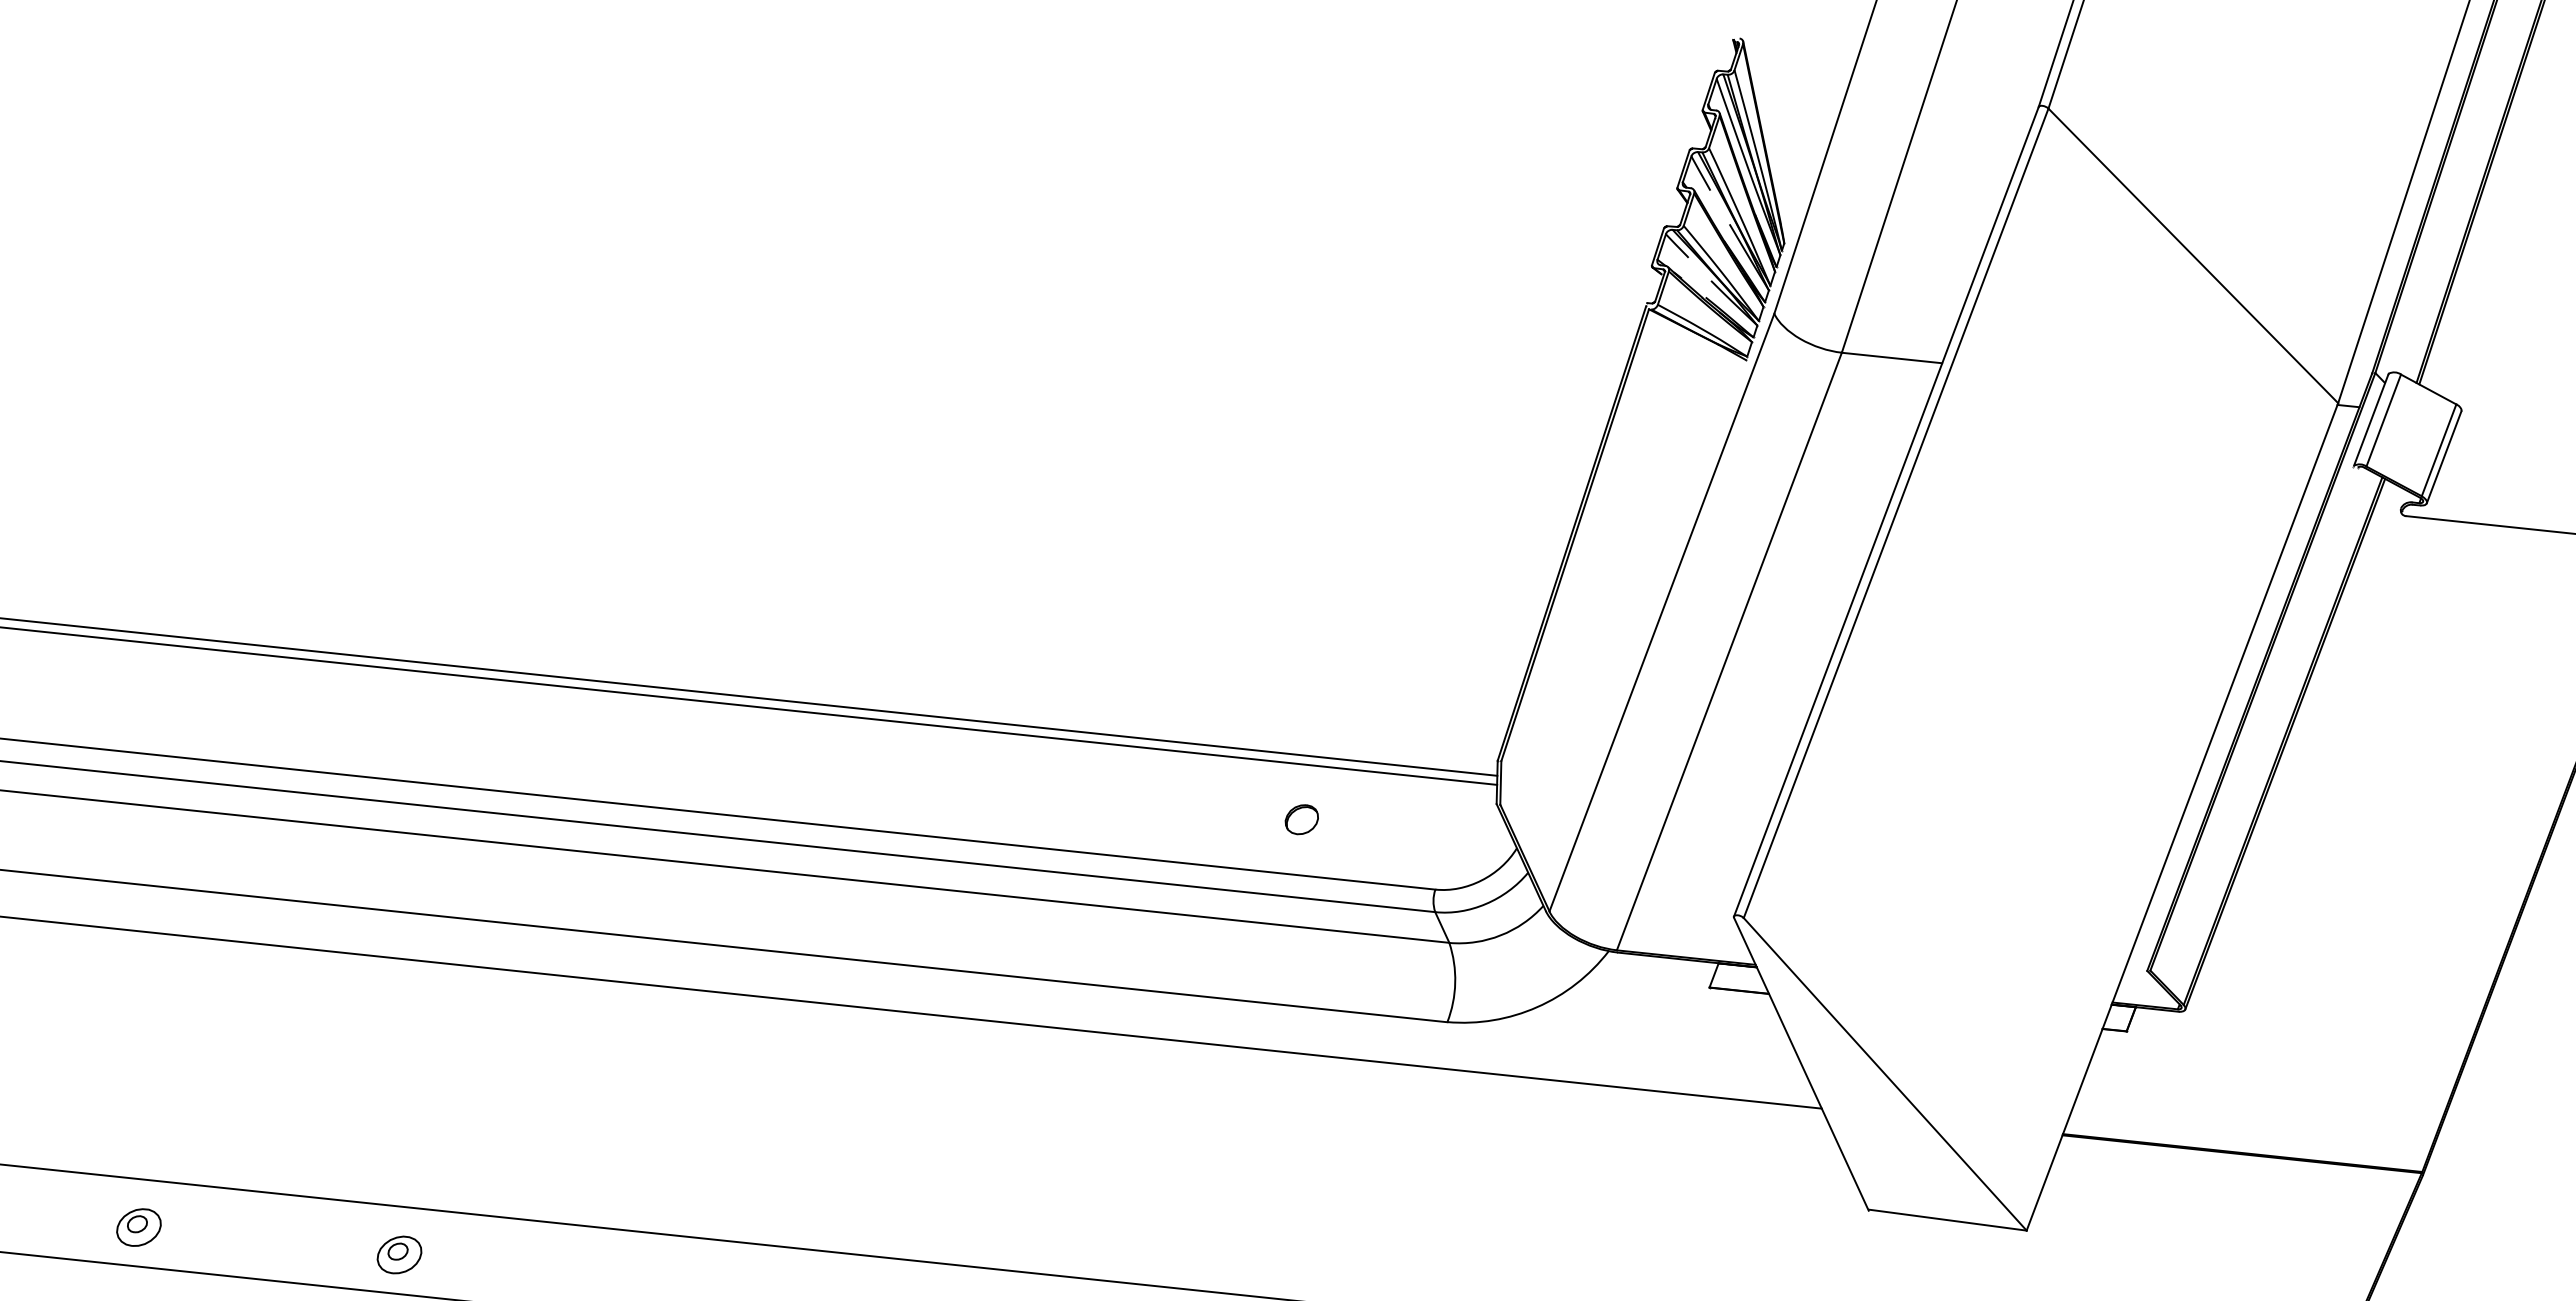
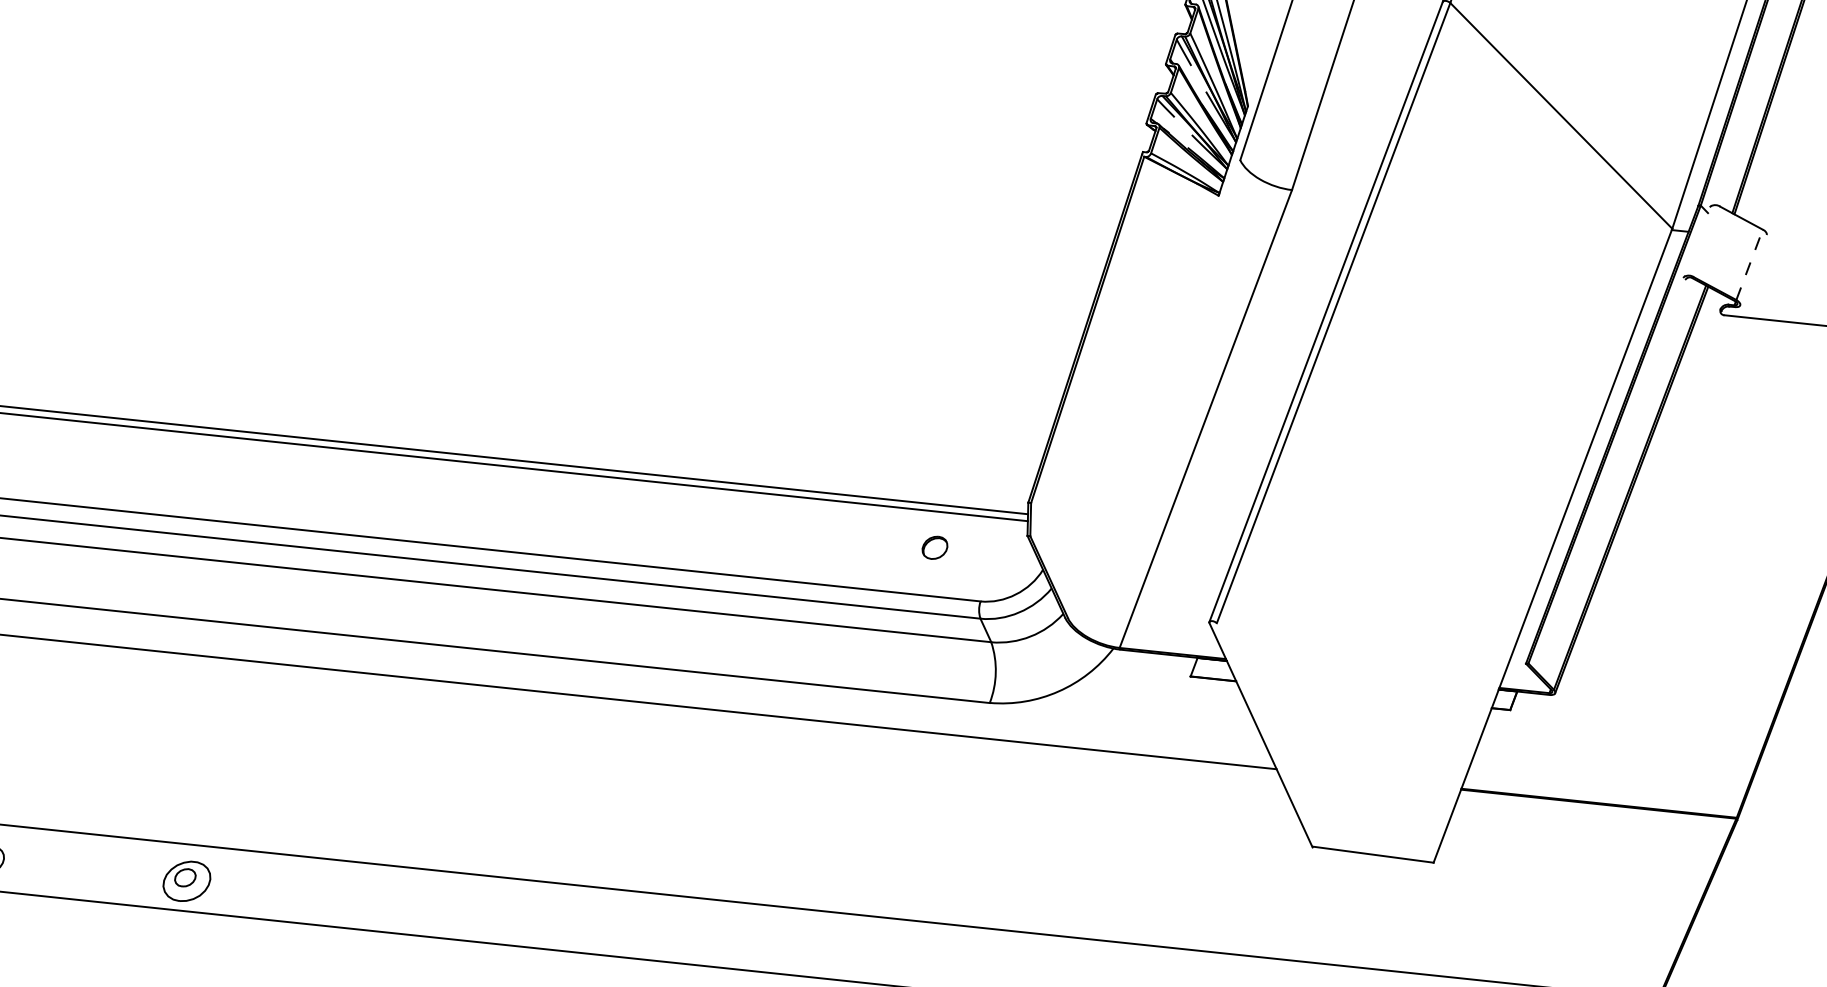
line: (1891, 357) -> (1330, 193), removed
line: (2371, 419) -> (1697, 241), removed
line: (2383, 420) -> (1707, 241), removed
line: (2439, 449) -> (1749, 264), solid -> dashed
line: (2443, 457) -> (1753, 270), removed
line: (1661, 612) -> (1153, 389), removed
part: (1301, 819) -> (934, 547), moved
line: (1884, 1074) -> (1324, 743), removed
part: (399, 1254) -> (186, 881), size x1.4

